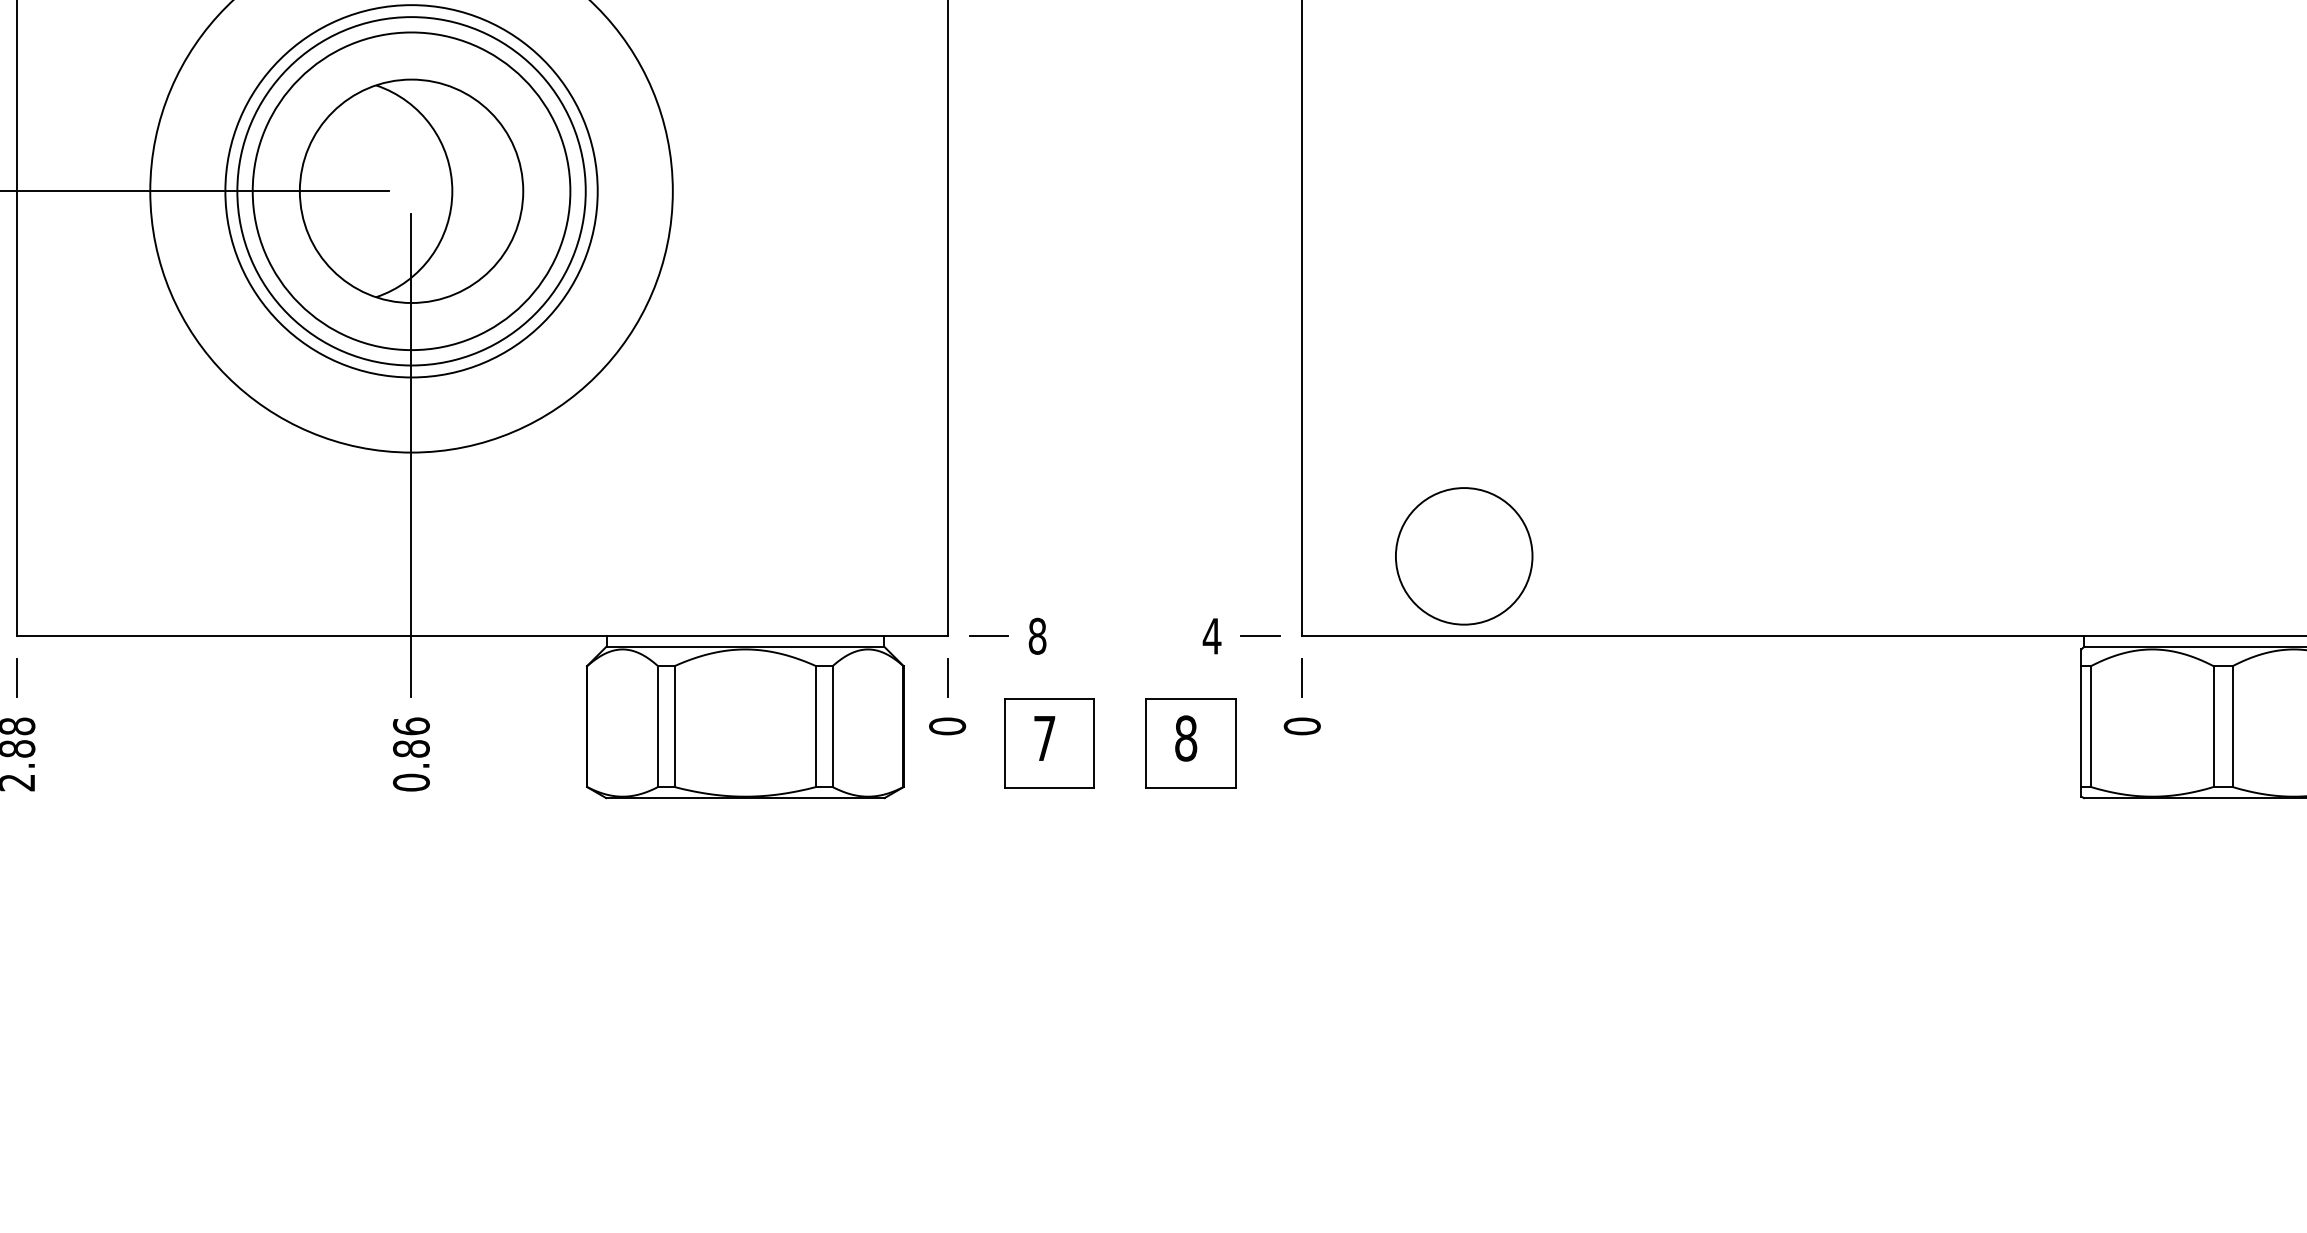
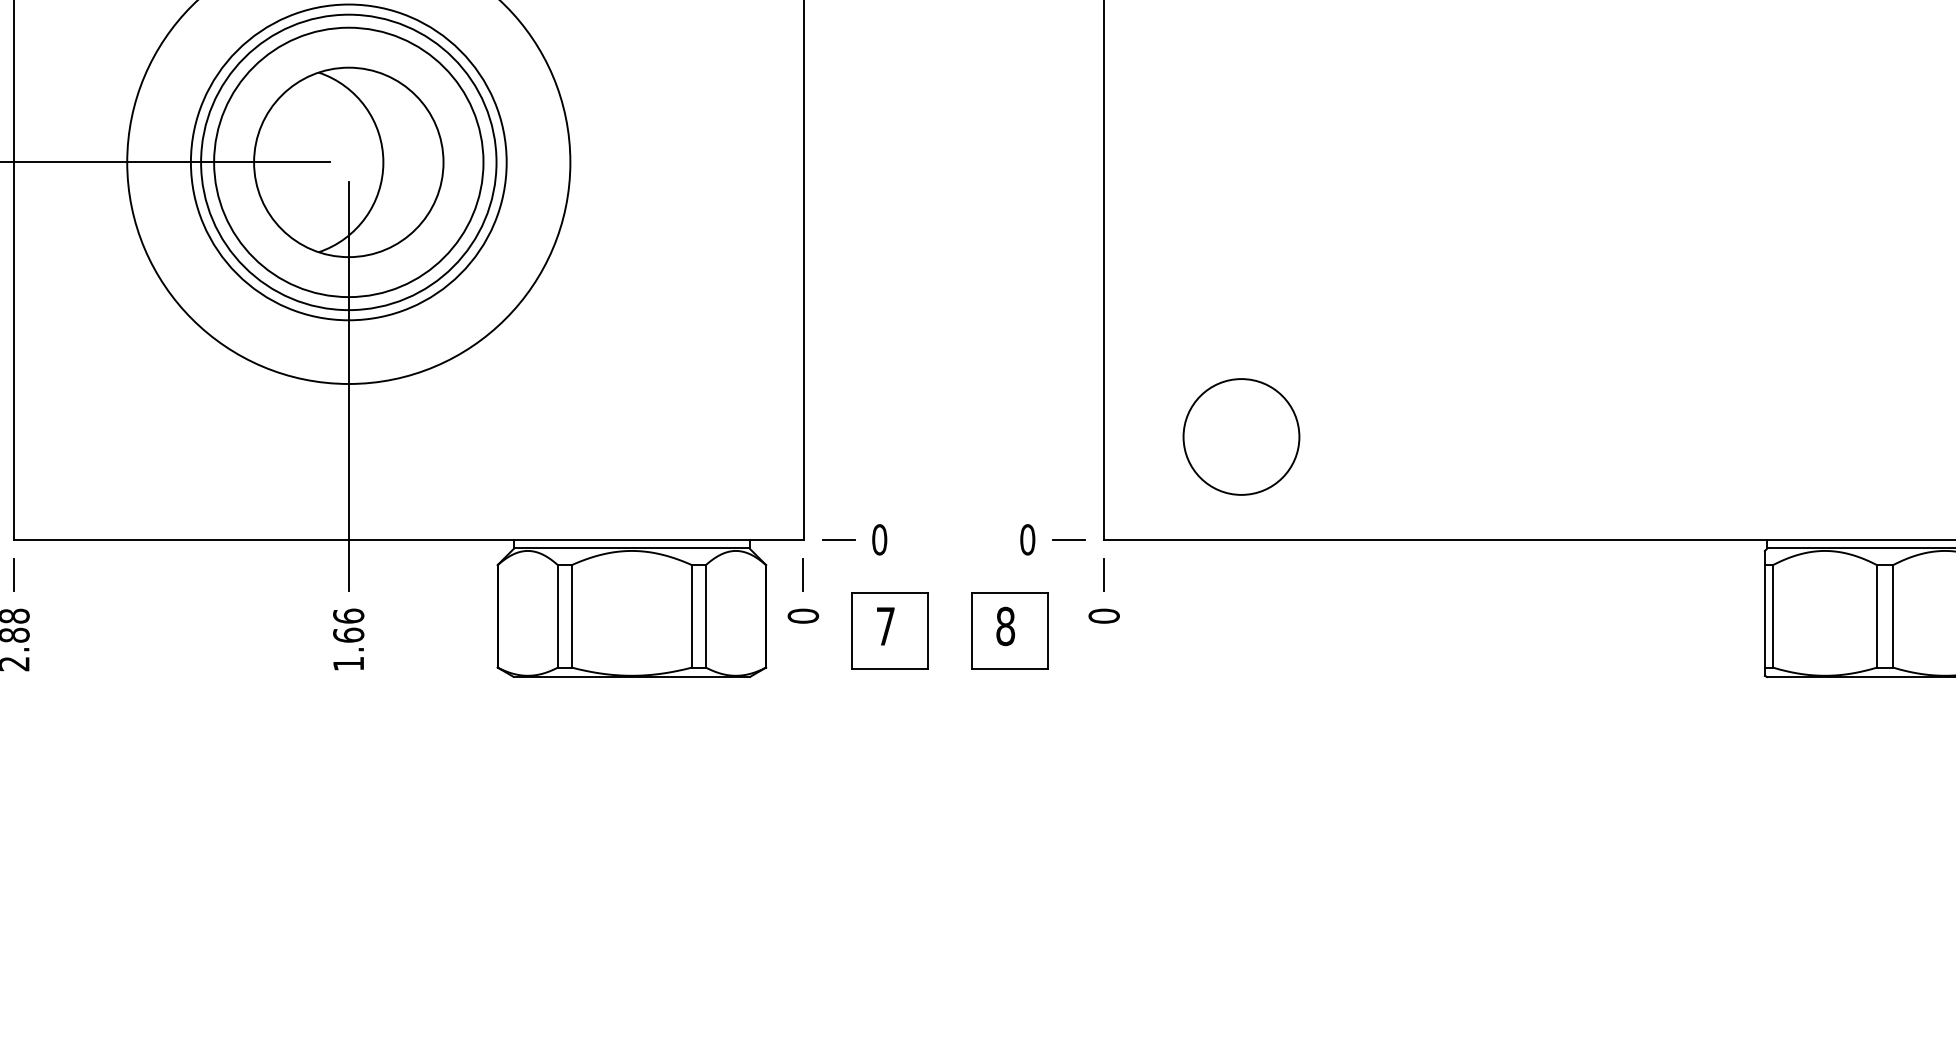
circle: (1464, 555) -> (1241, 436), moved
text: (1037, 635) -> (879, 539), 8 -> 0
text: (1211, 635) -> (1027, 539), 4 -> 0
text: (411, 765) -> (348, 649), 0.86 -> 1.66

